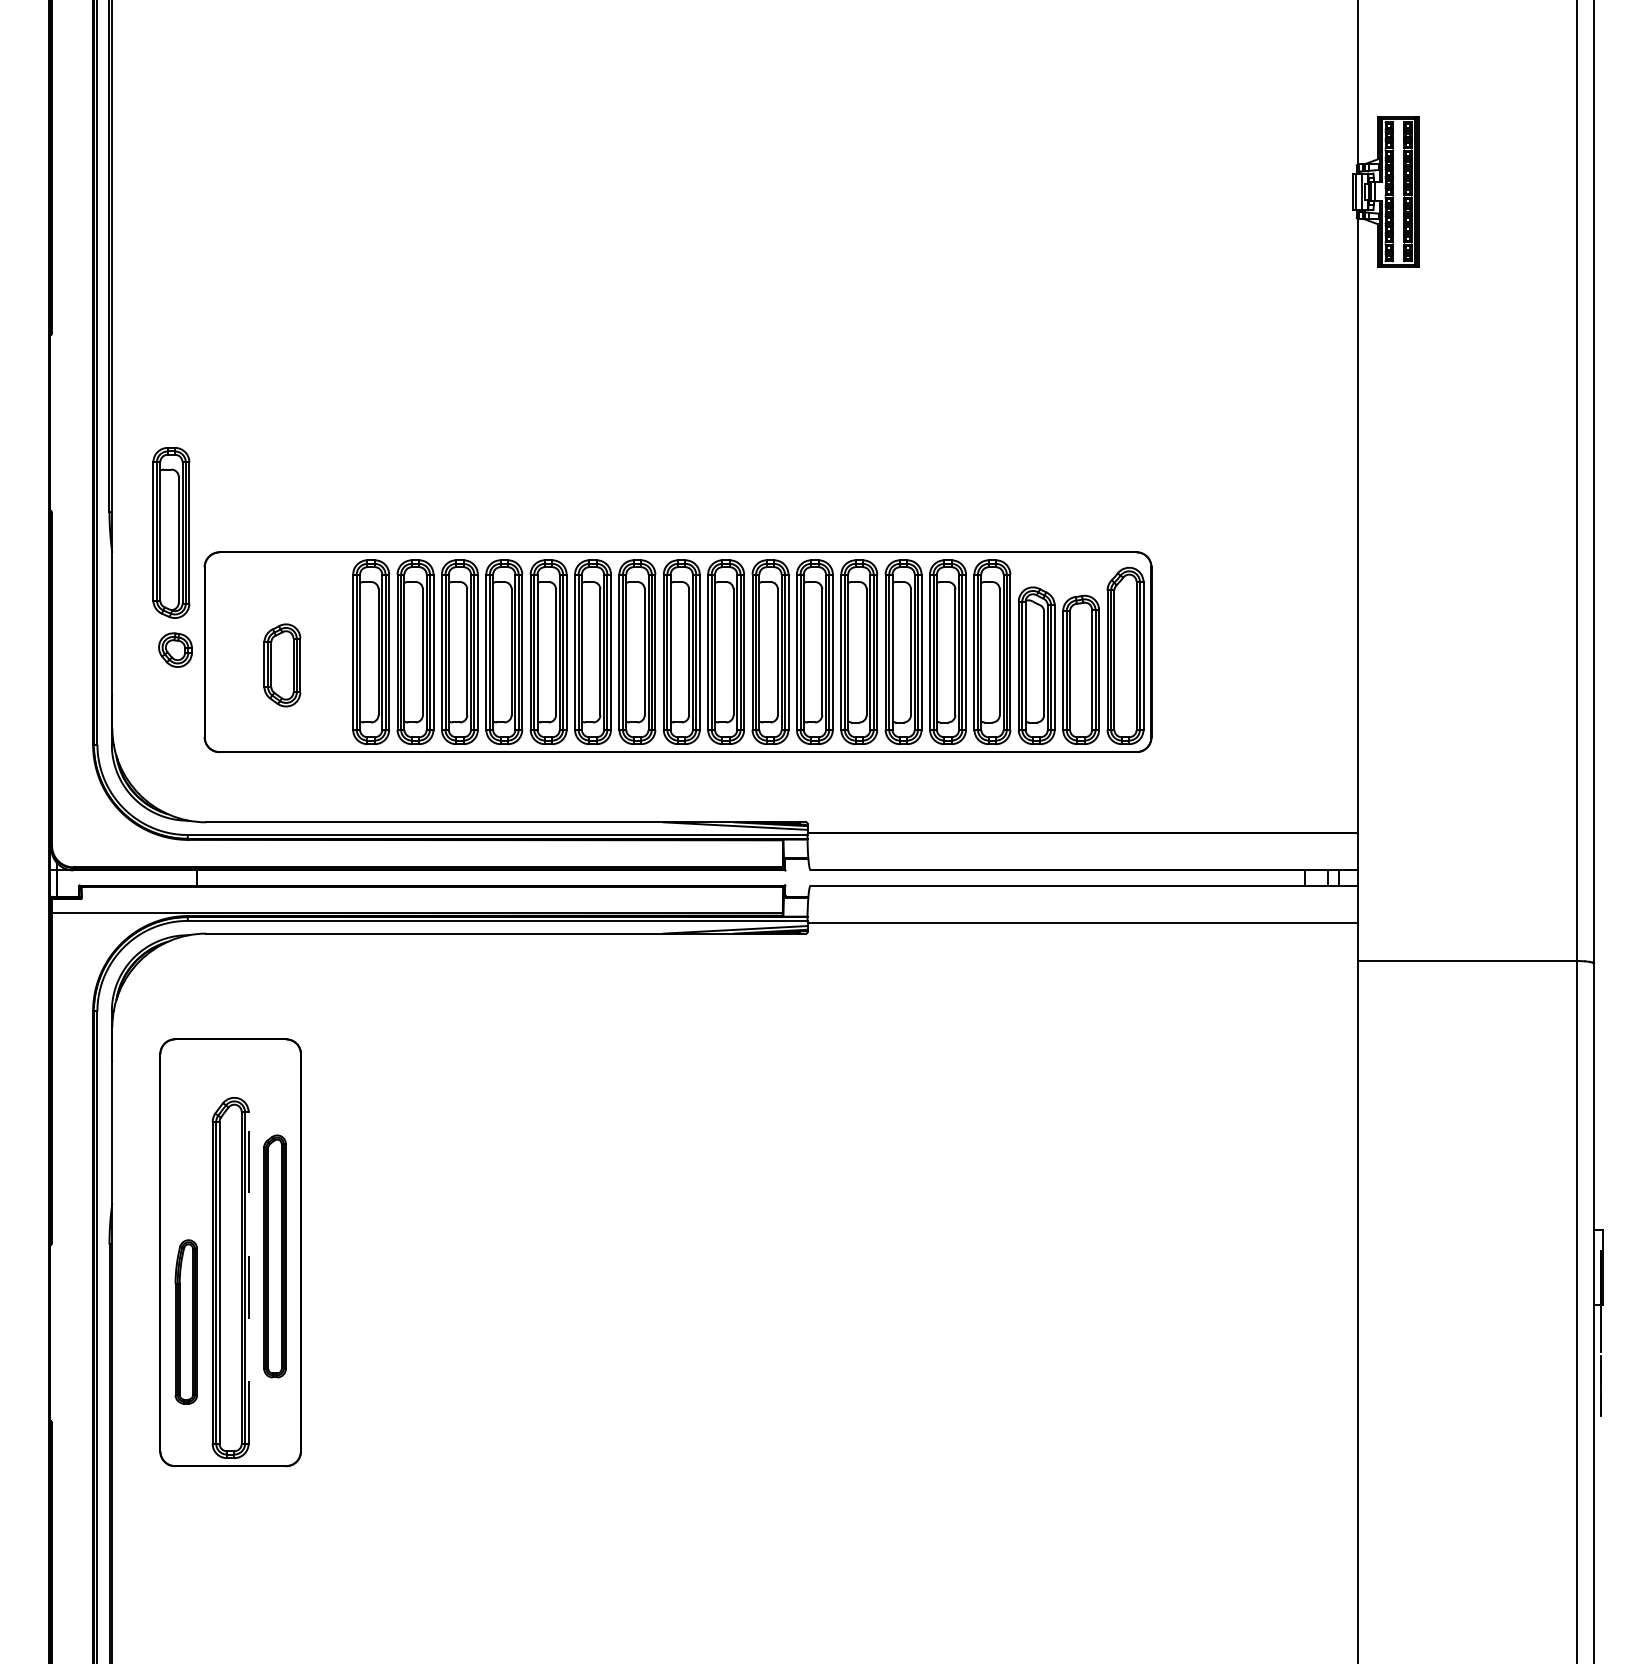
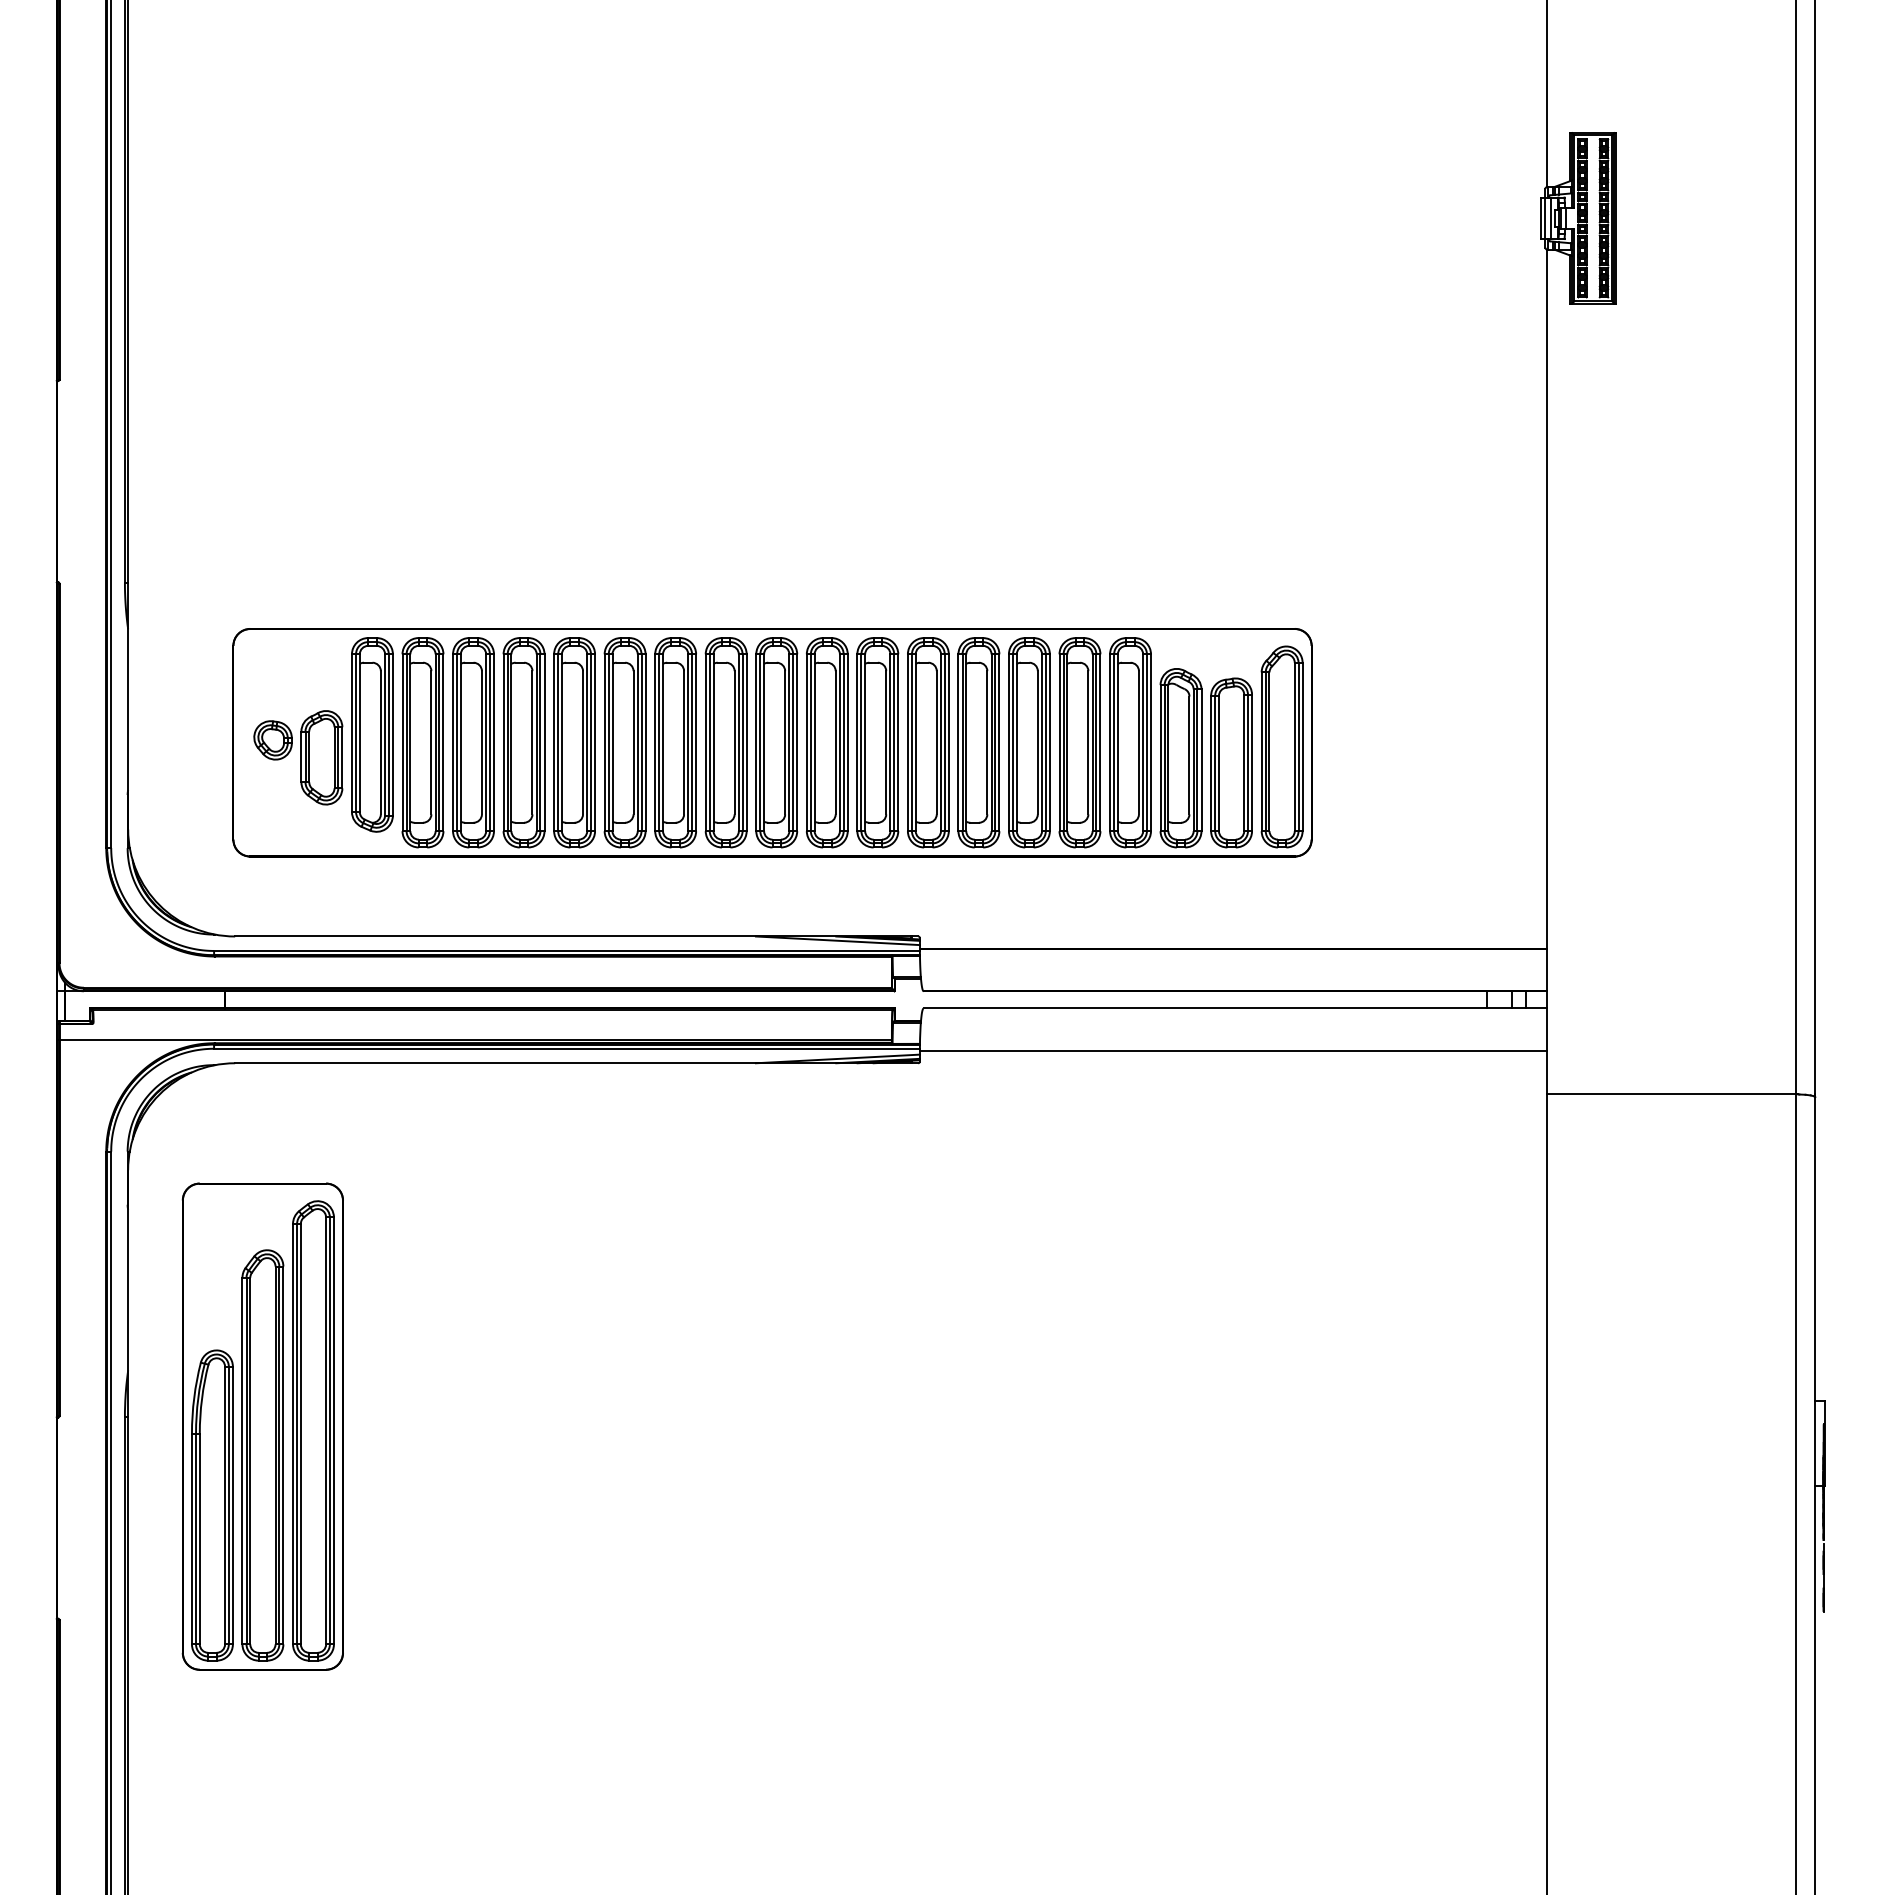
part: (171, 532) -> (372, 734), moved
part: (174, 650) -> (272, 740), moved
part: (275, 1256) -> (313, 1430), size x1.67
line: (248, 1278) -> (283, 1455), dashed -> solid
part: (186, 1321) -> (212, 1505), size x1.67

